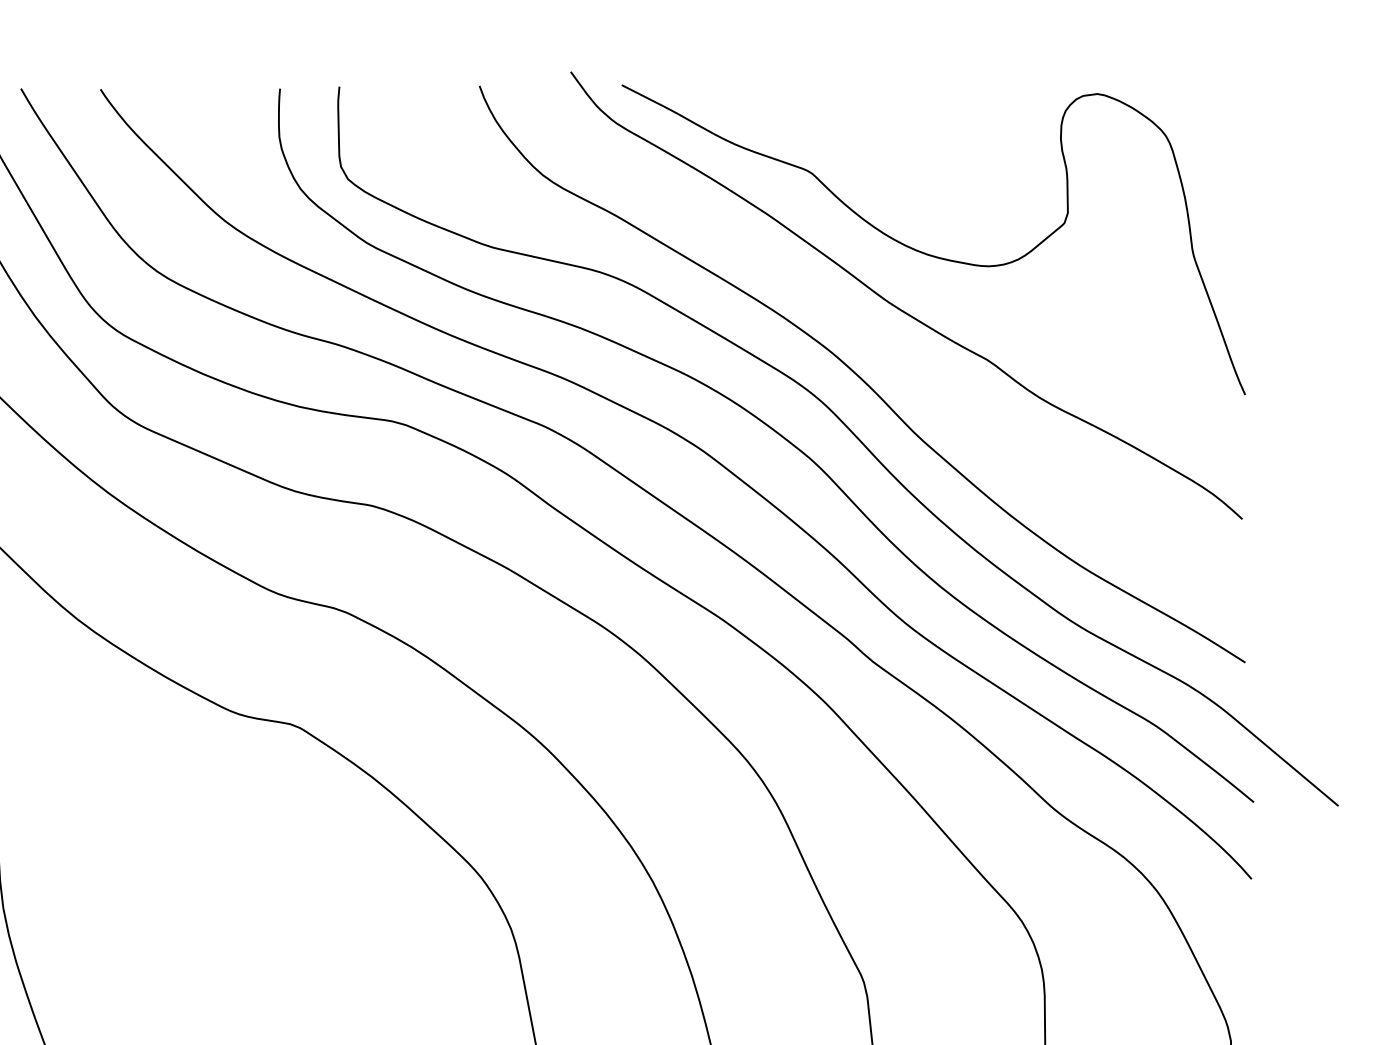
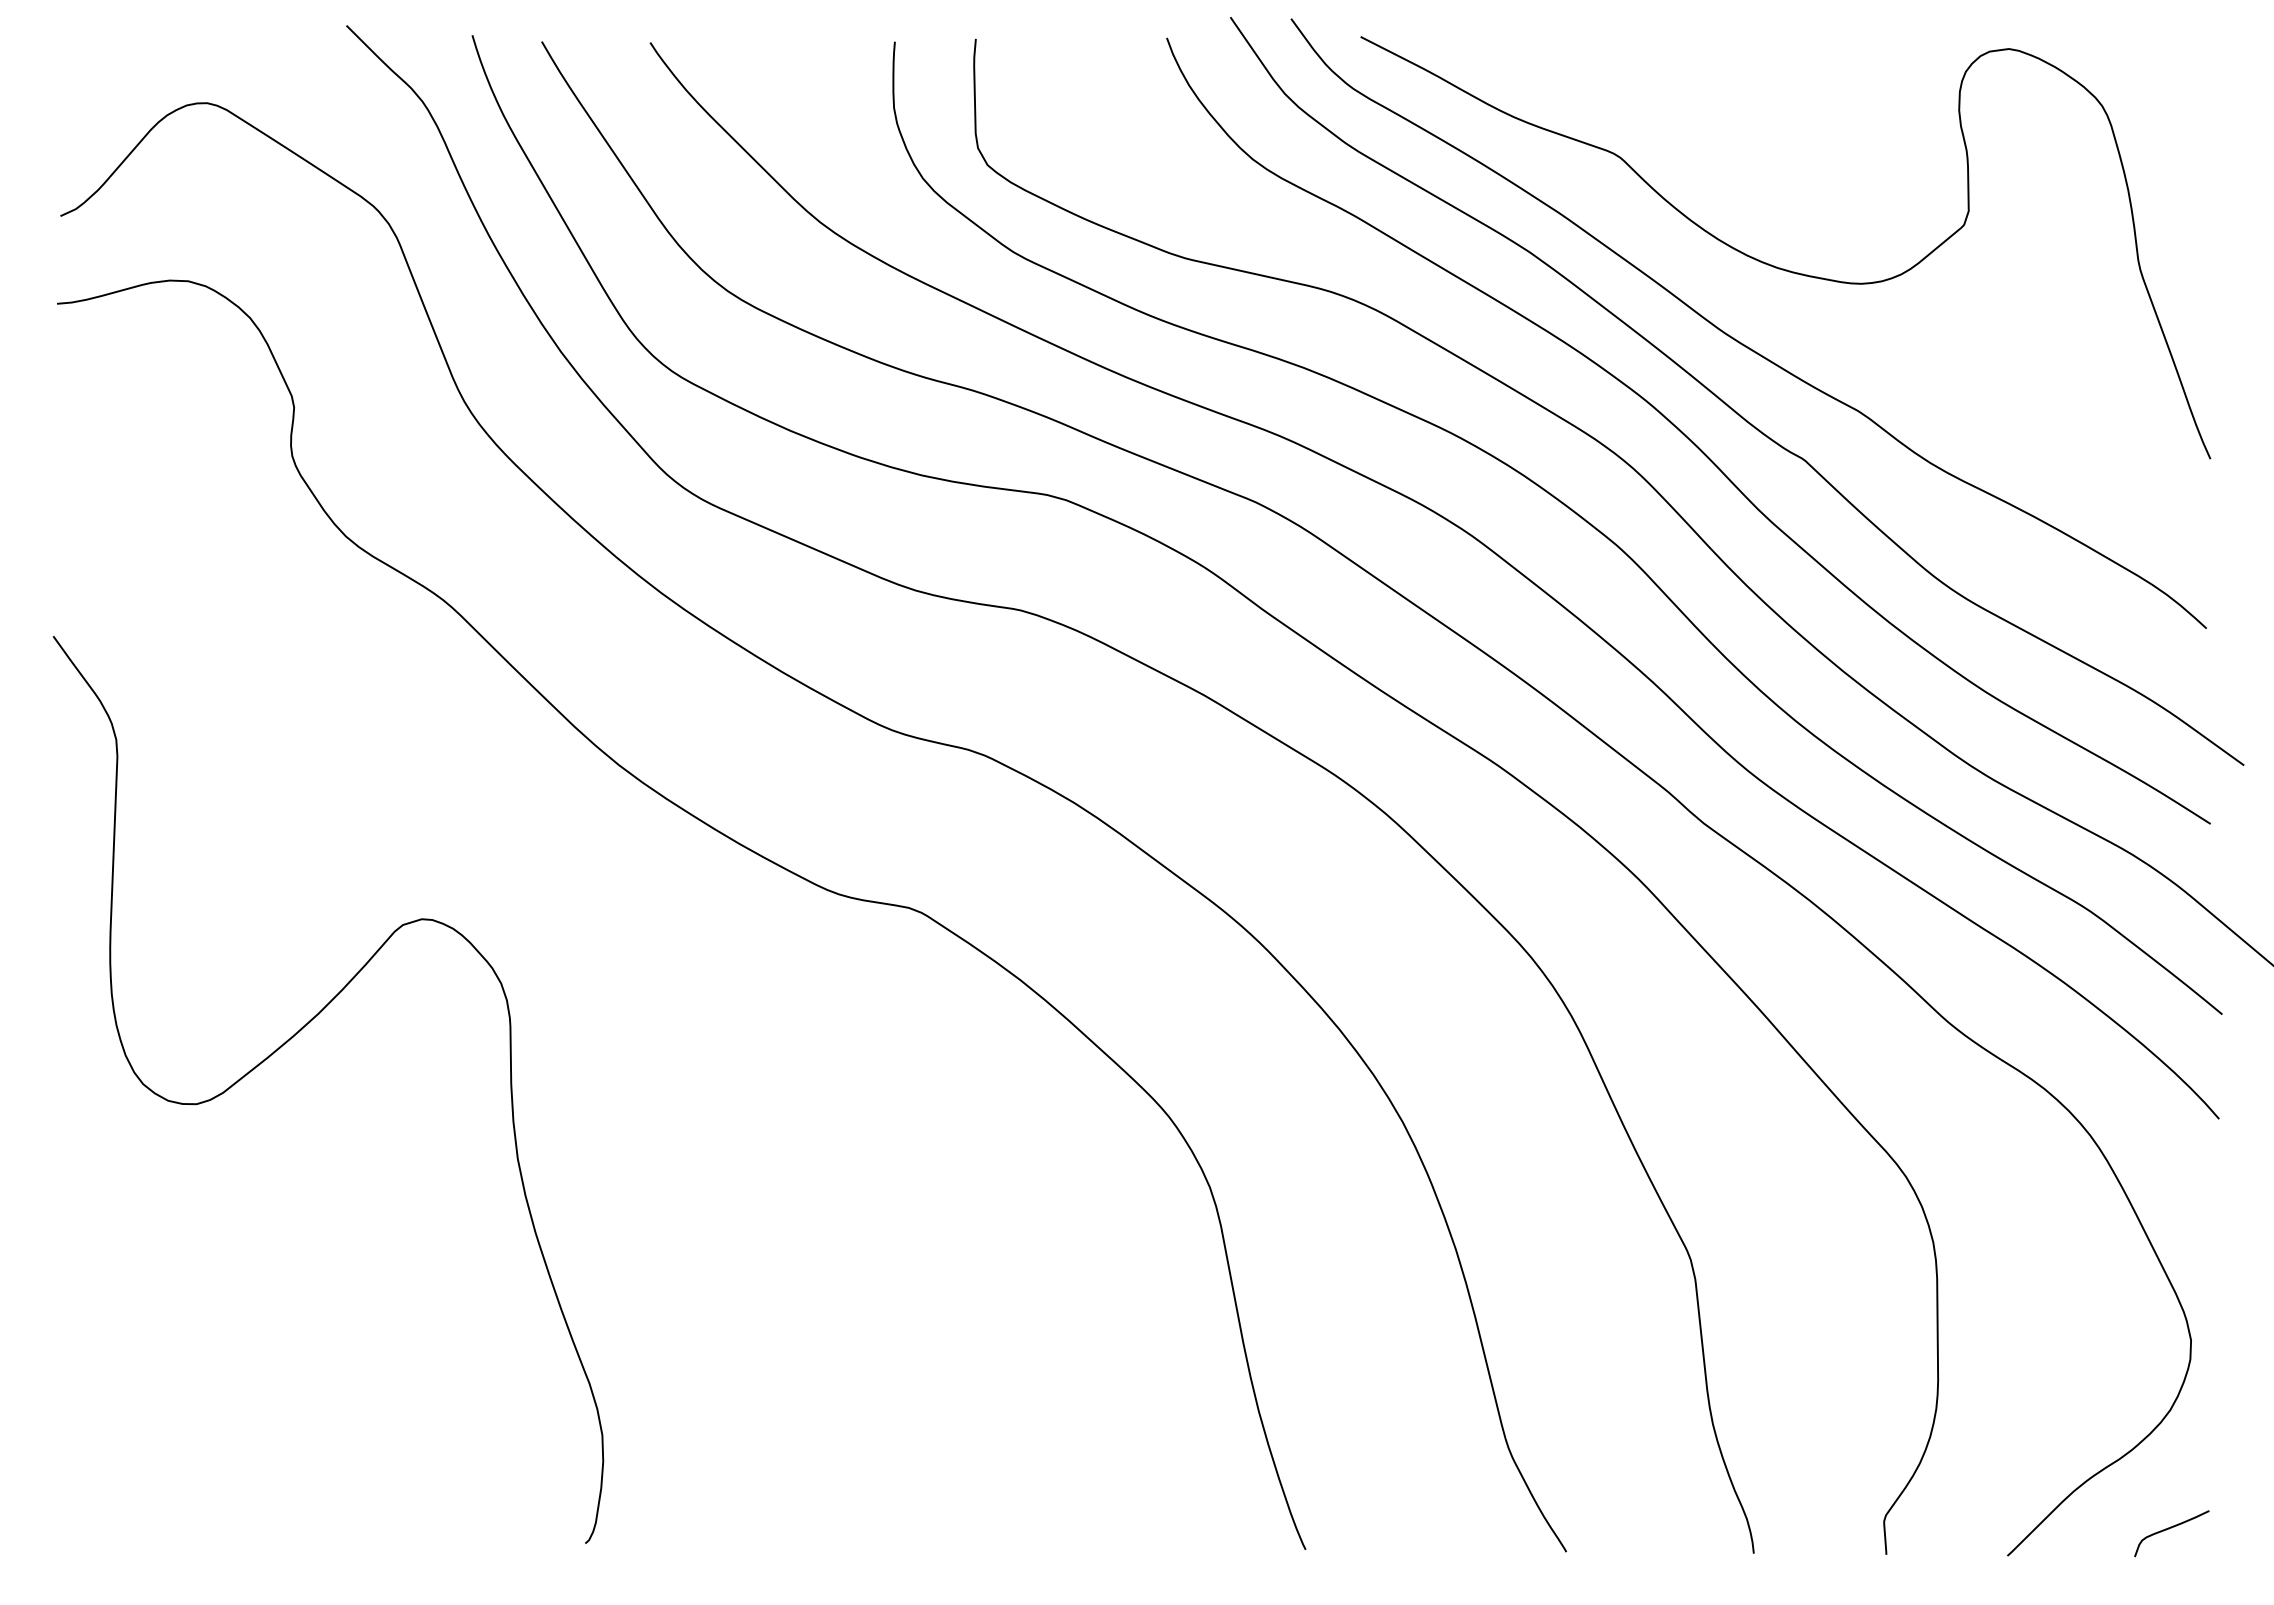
curve: (891, 354) -> (1728, 404), added

